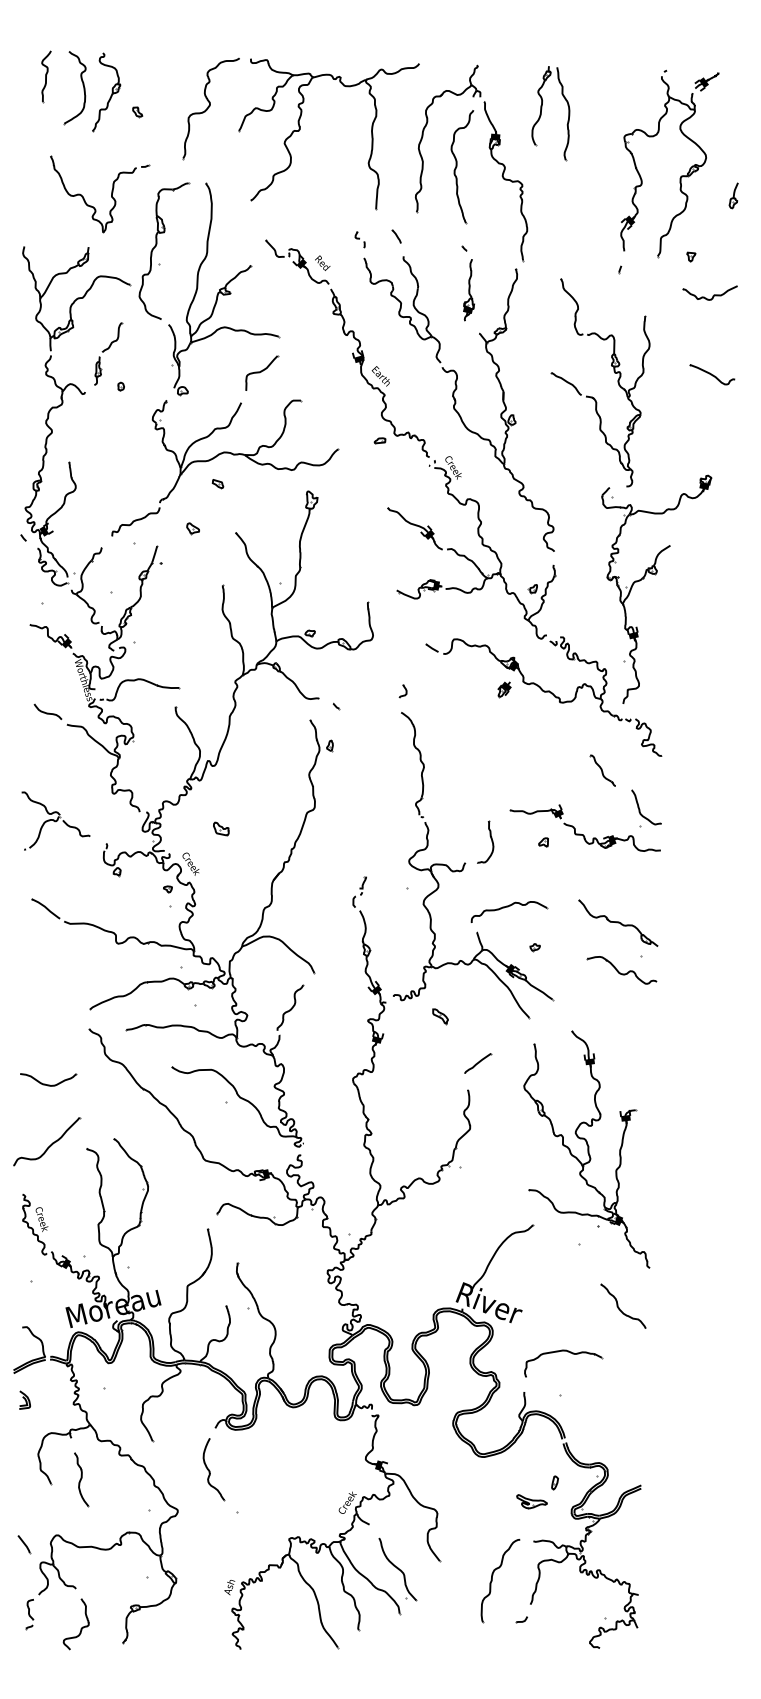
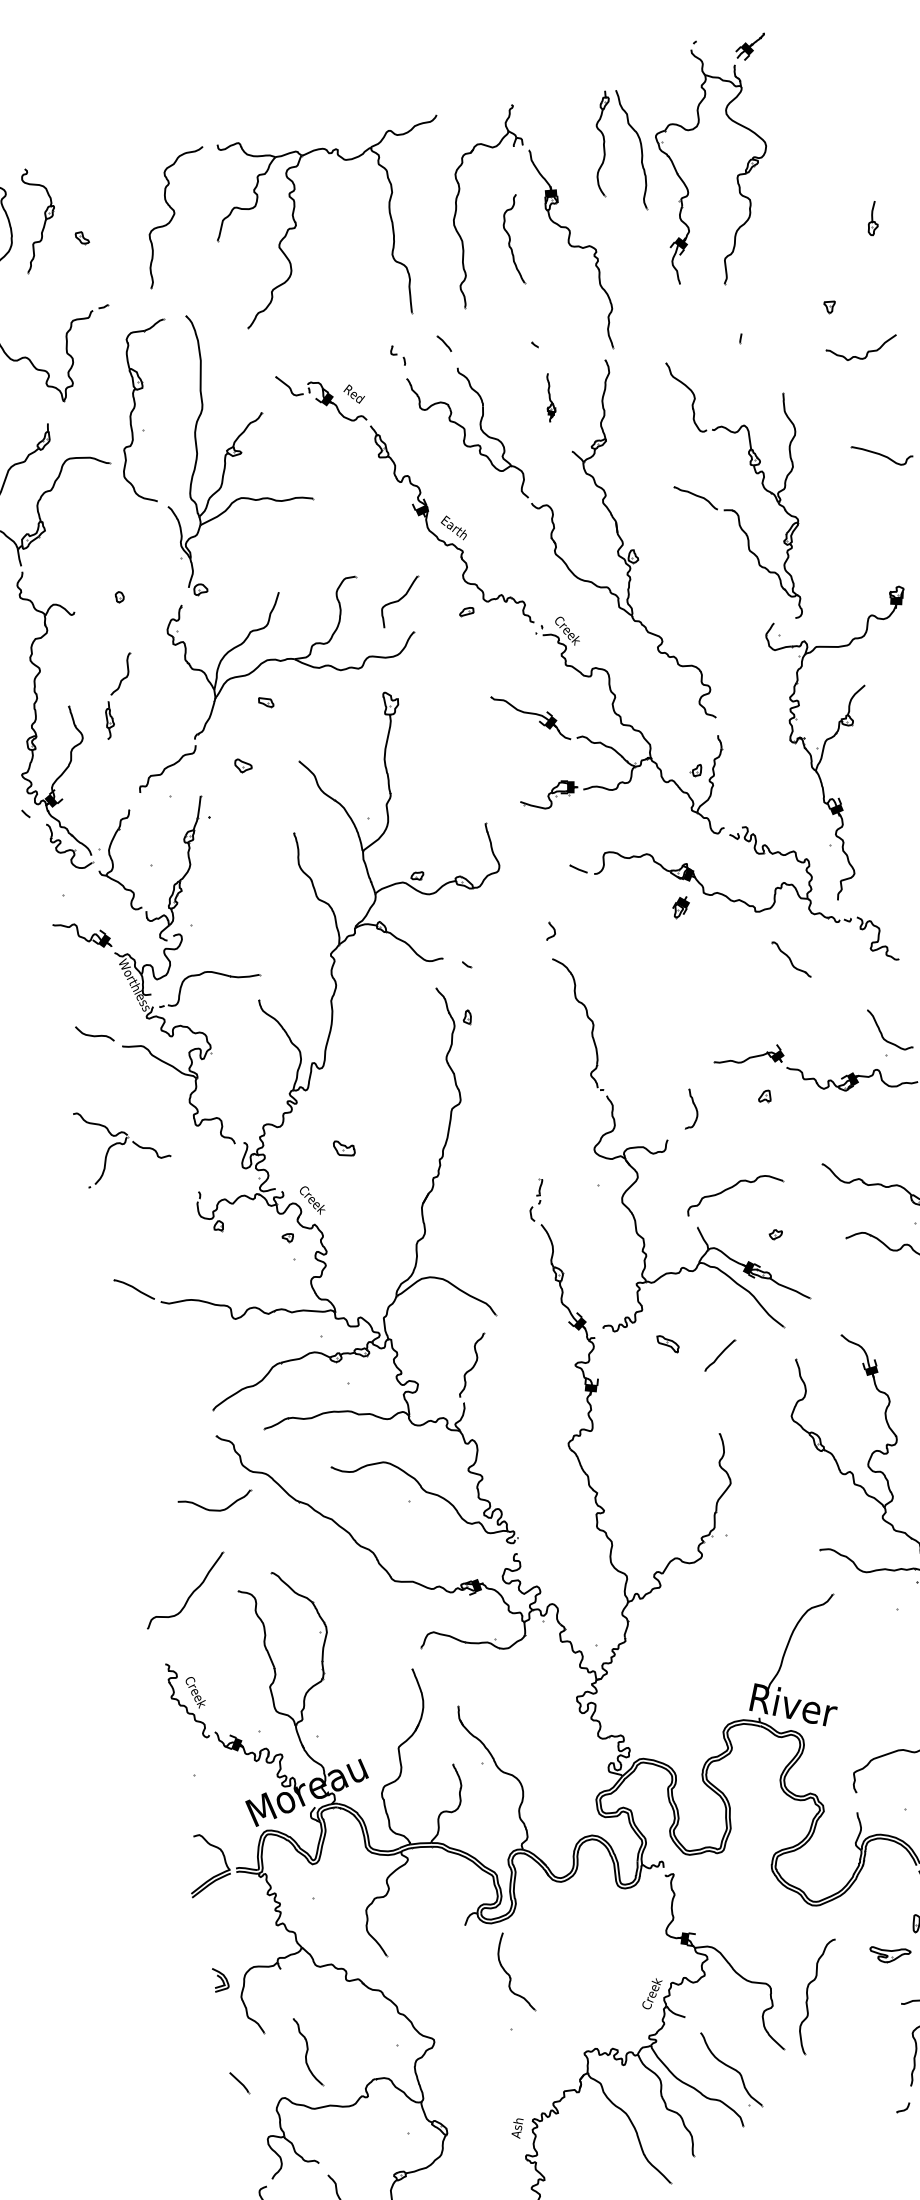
part: (462, 167) -> (514, 240), size x0.6
part: (681, 175) -> (737, 174), moved
part: (468, 290) -> (548, 398), size x0.6
part: (108, 353) -> (119, 695), moved
part: (262, 372) -> (401, 600), moved
part: (602, 770) -> (790, 959), moved
part: (55, 820) -> (122, 1143), moved
part: (485, 841) -> (689, 1107), size x0.7
line: (478, 1063) -> (720, 1355), moved
part: (48, 1079) -> (215, 1502), moved
part: (24, 1399) -> (219, 1978), moved
part: (213, 1469) -> (514, 1972), moved
part: (81, 1479) -> (307, 2051), moved
line: (24, 1544) -> (239, 2082), moved
part: (492, 1581) -> (808, 1999), moved

